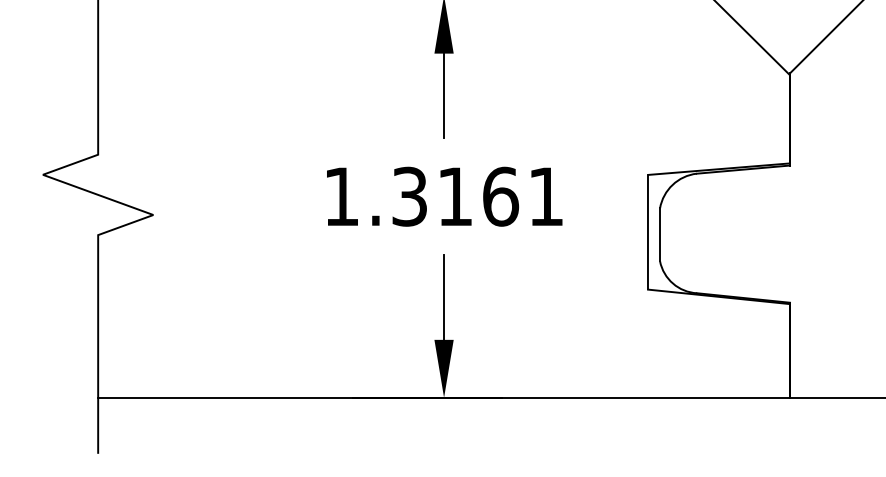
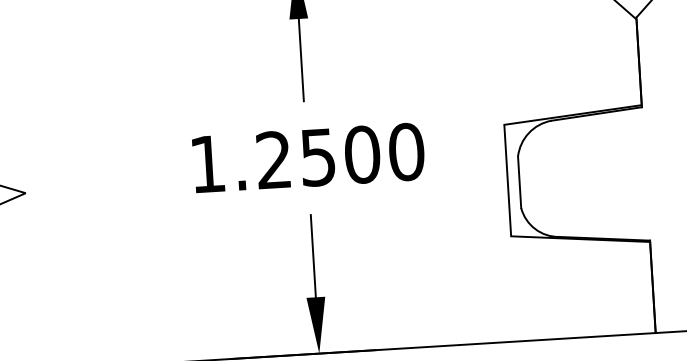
text: (478, 196) -> (340, 155), 1.3161 -> 1.2500

